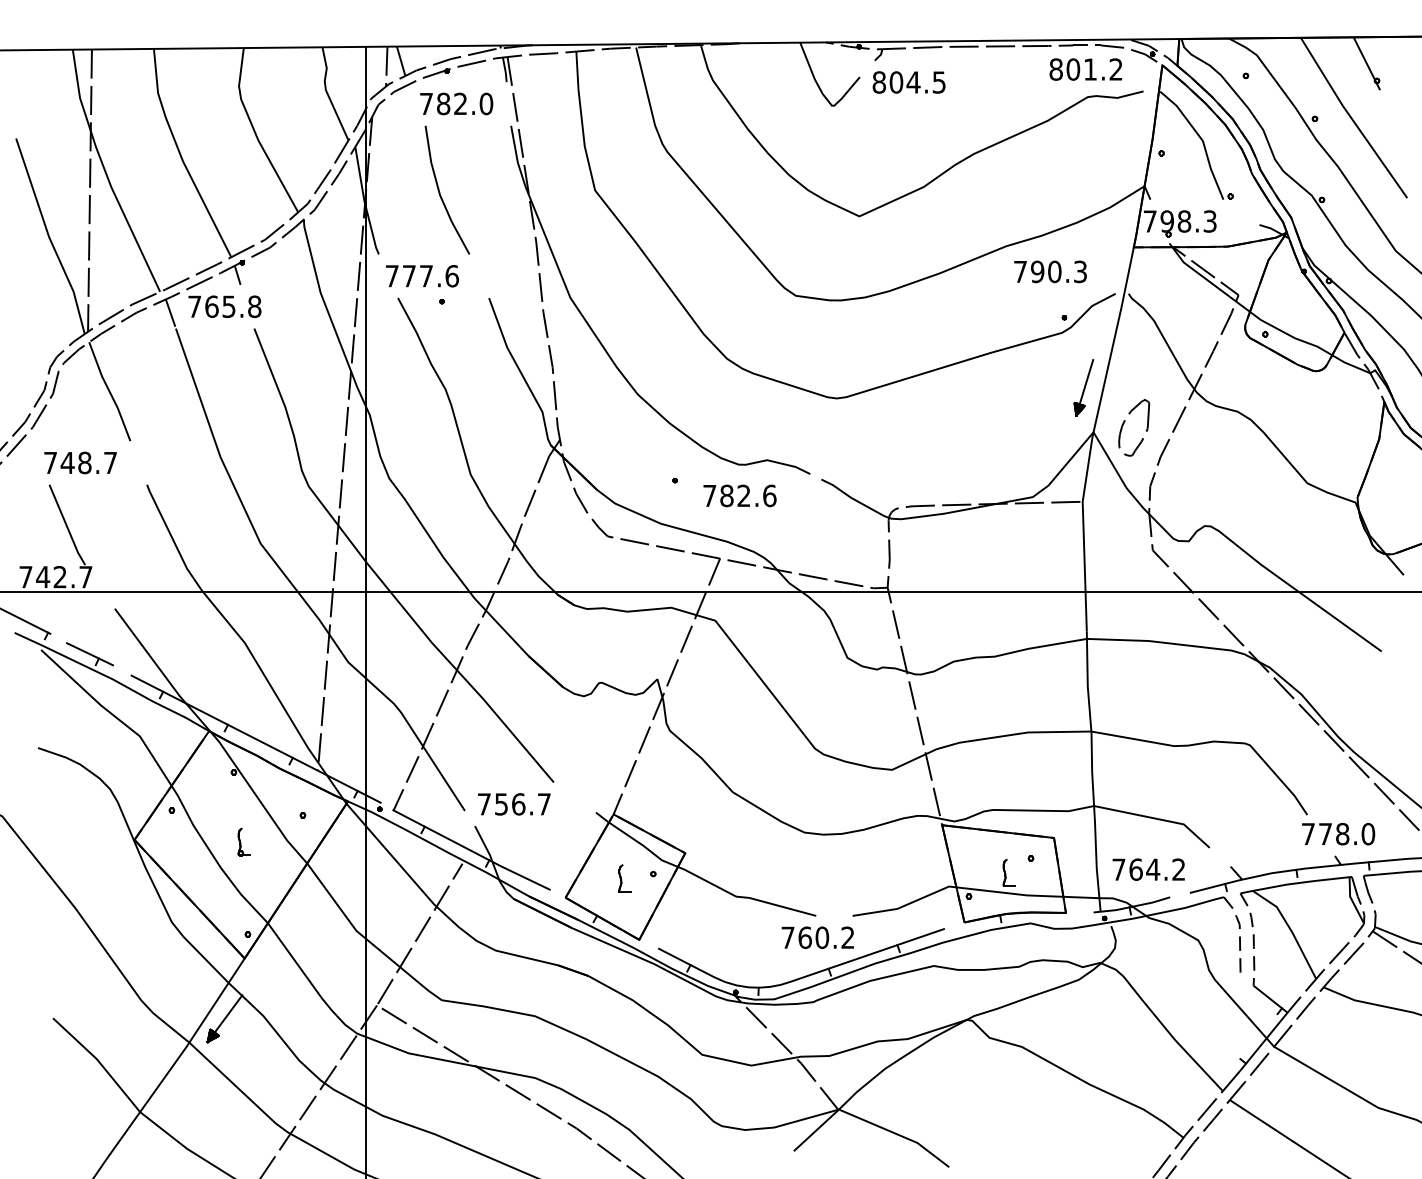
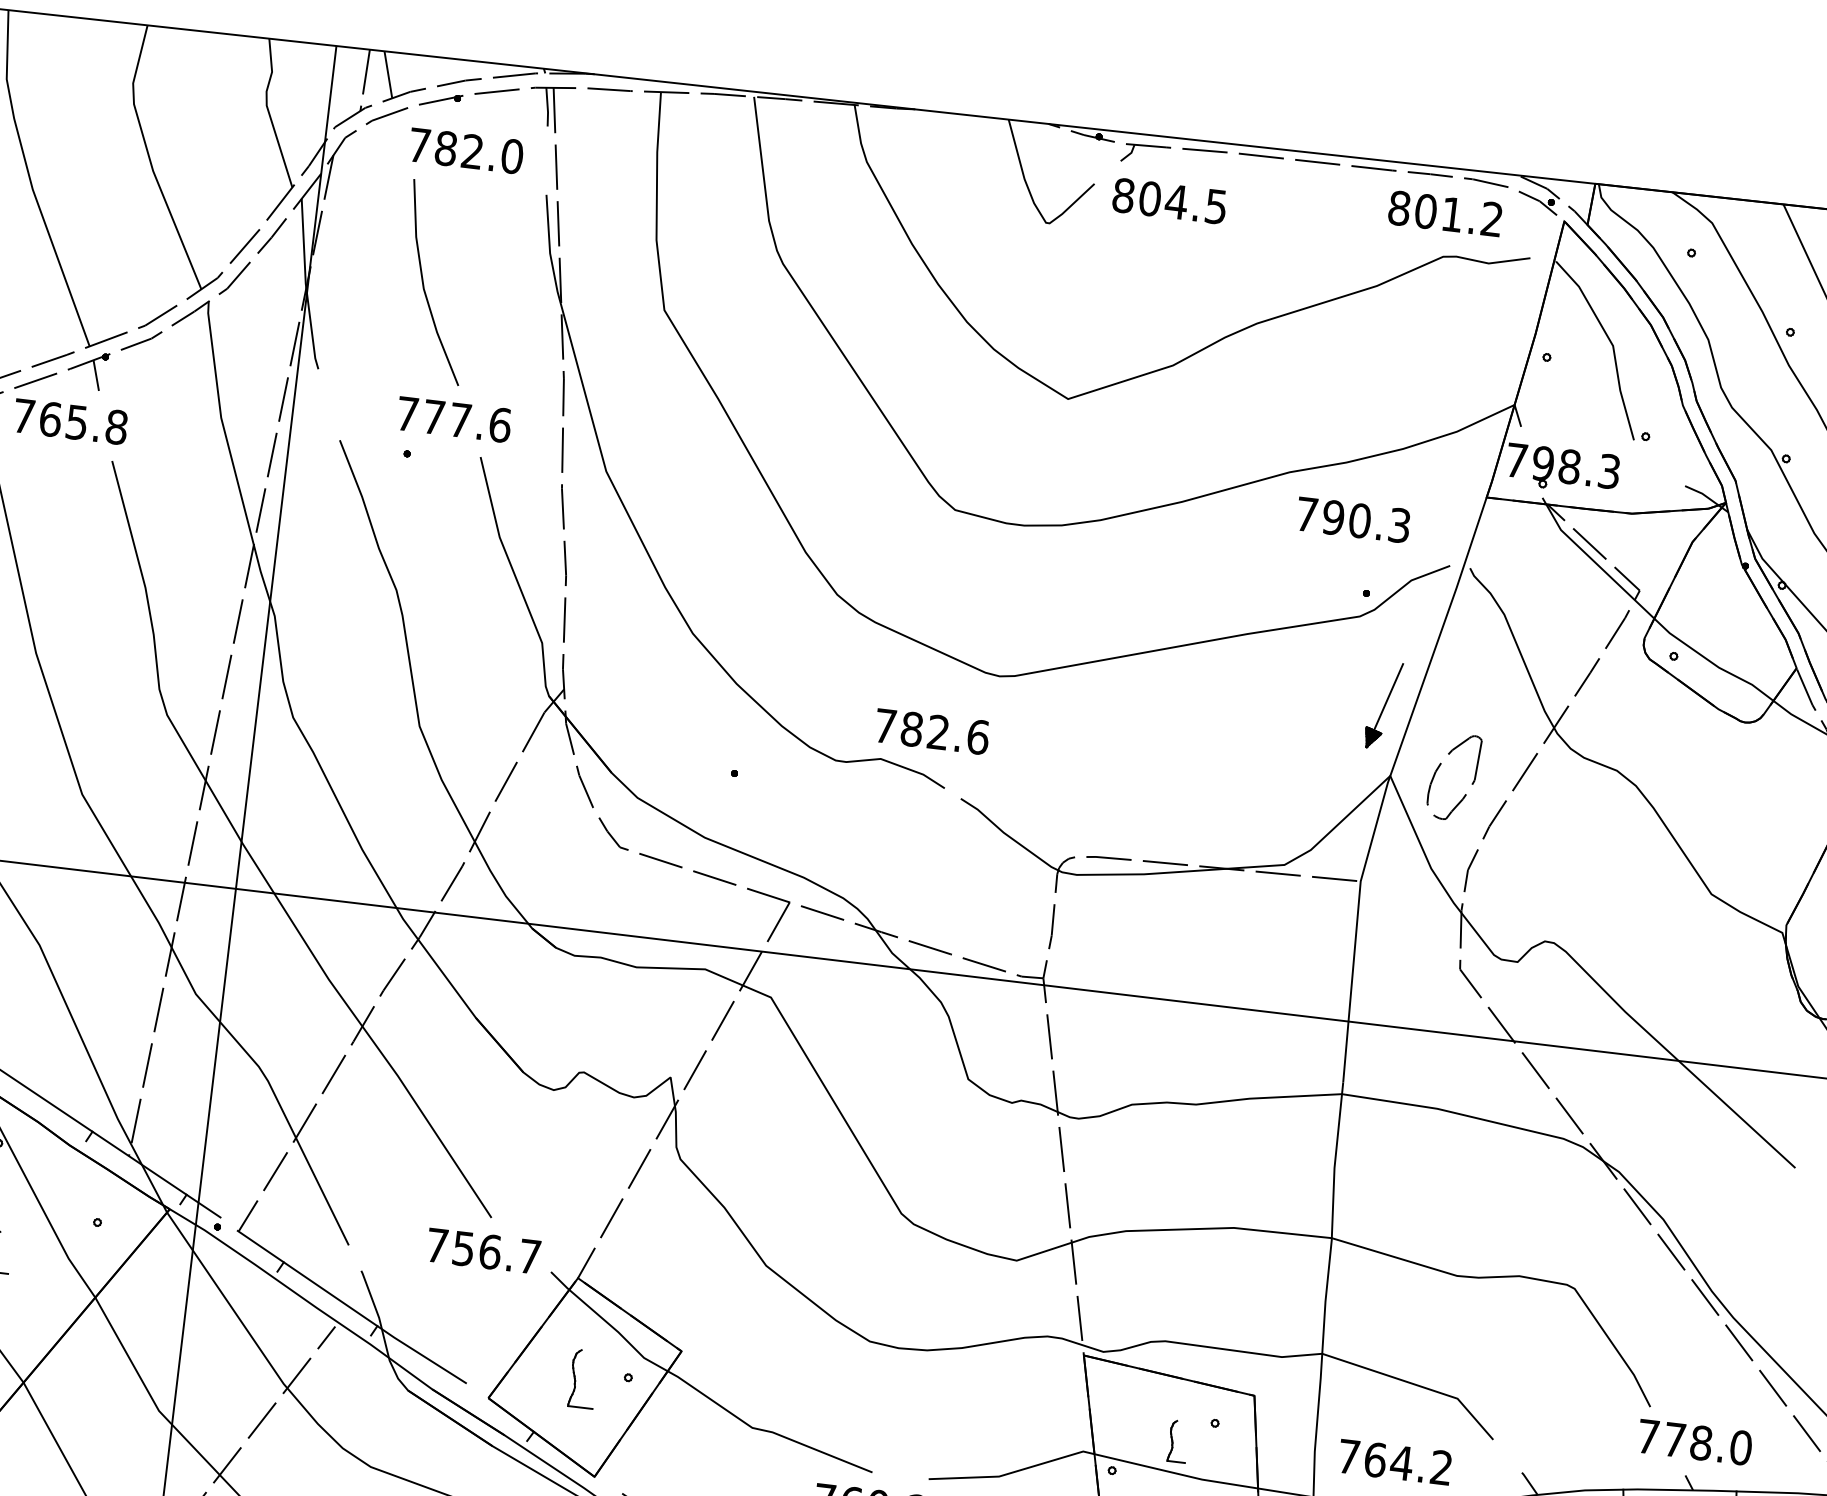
text: (422, 276) -> (454, 420), moved
text: (739, 495) -> (931, 730), moved
text: (514, 804) -> (483, 1251), moved
part: (624, 878) -> (582, 1379), size x1.4

